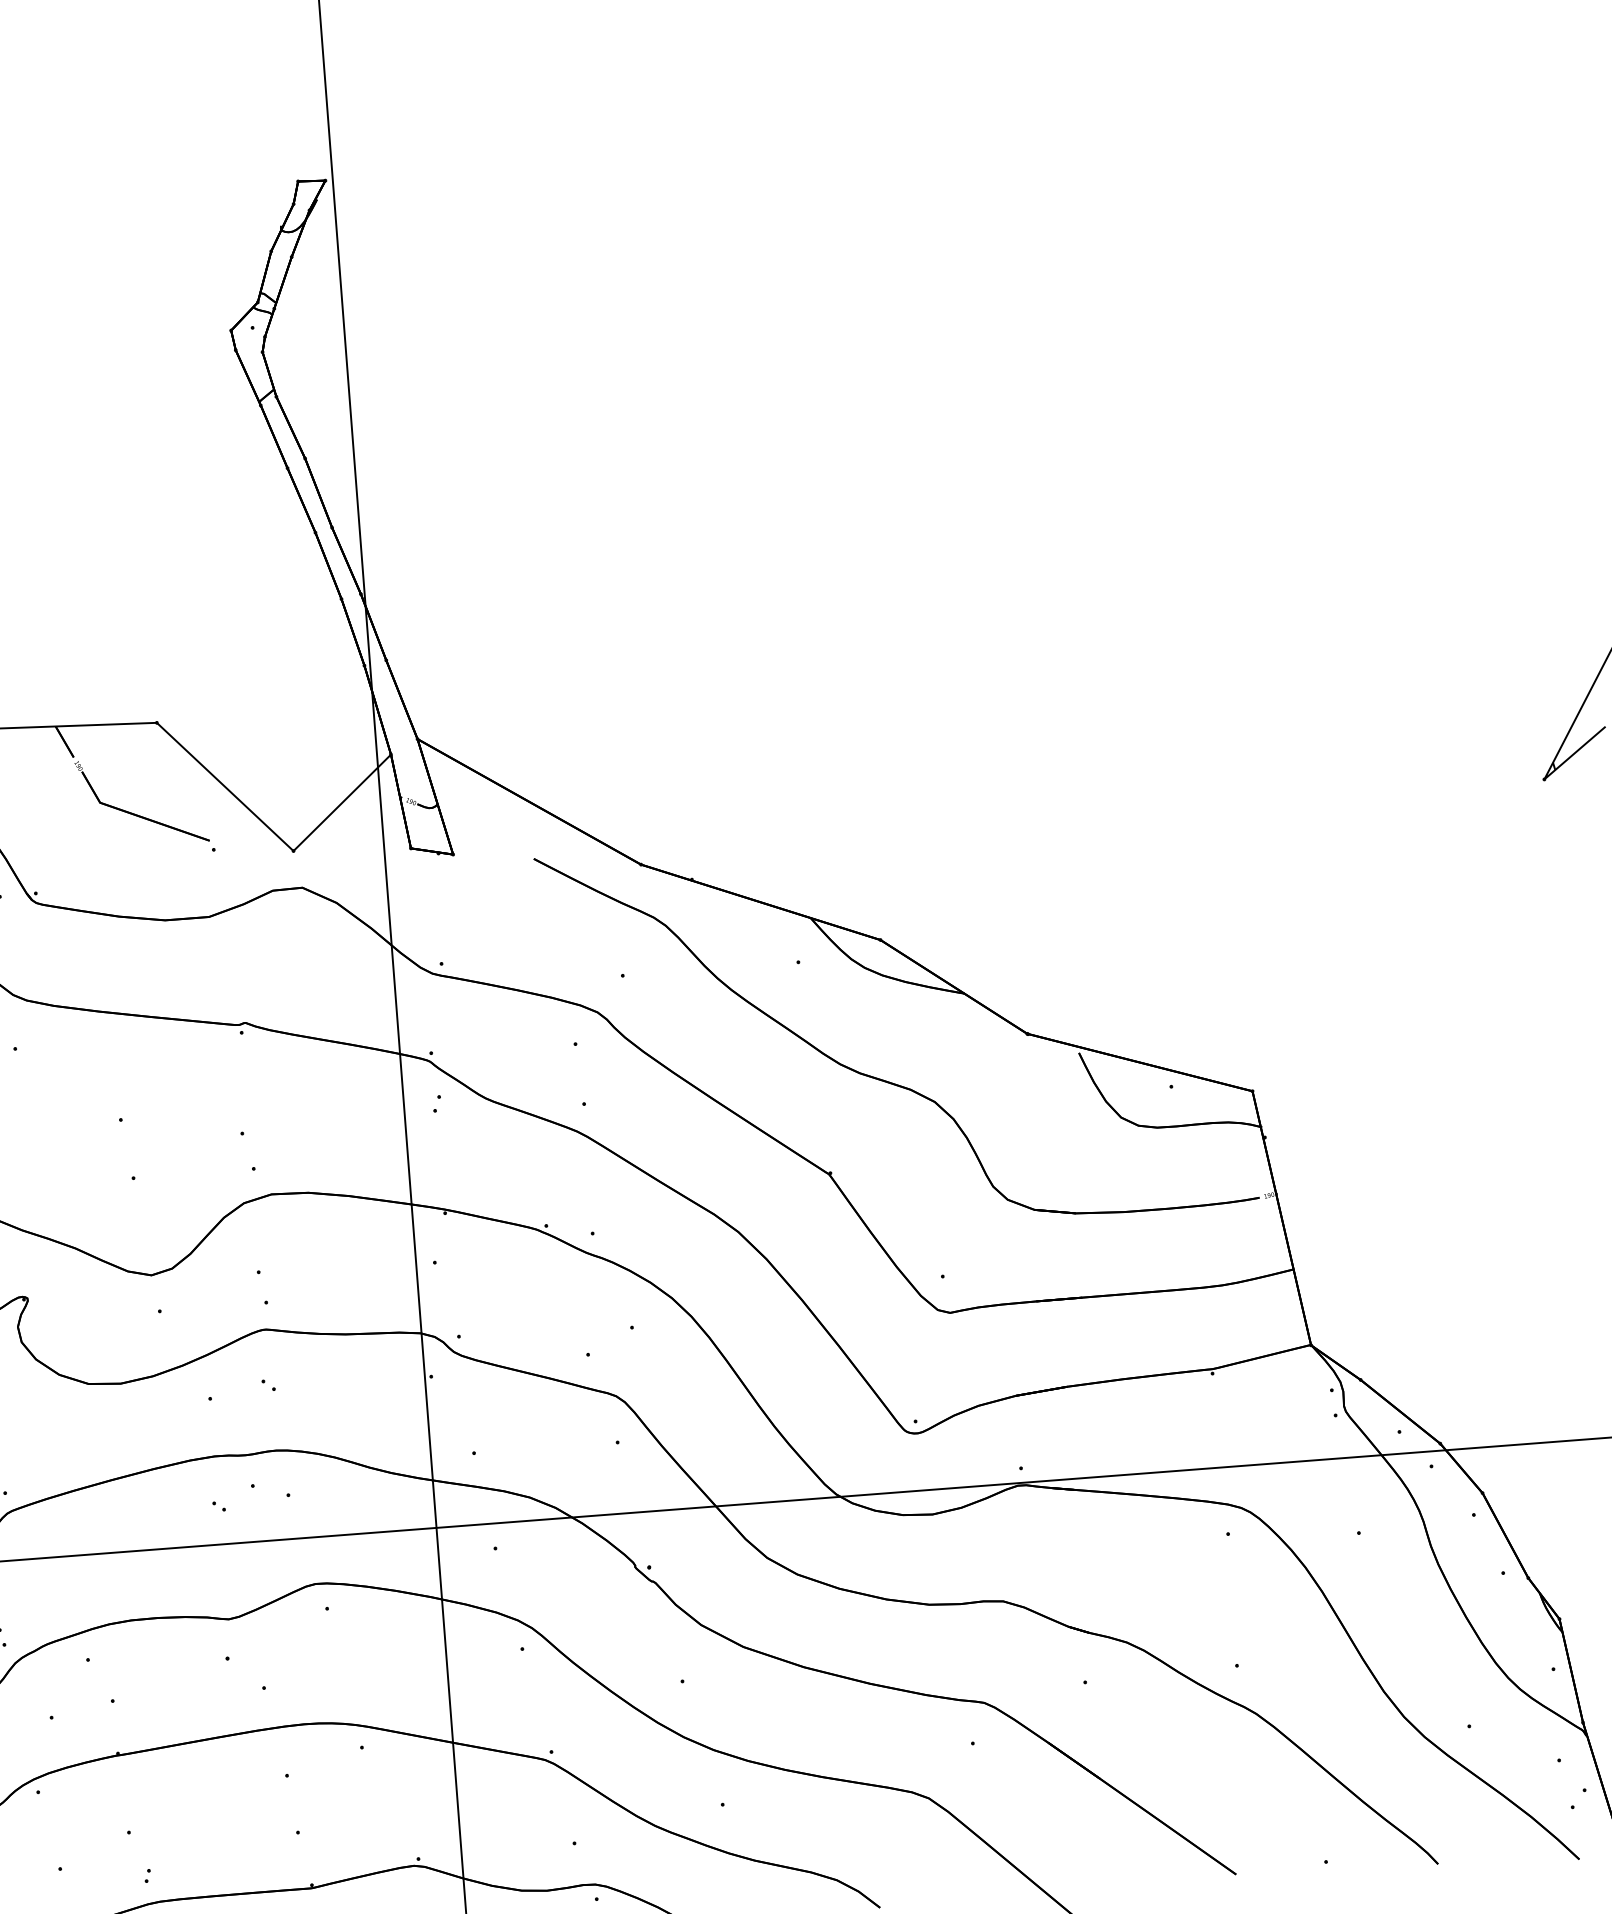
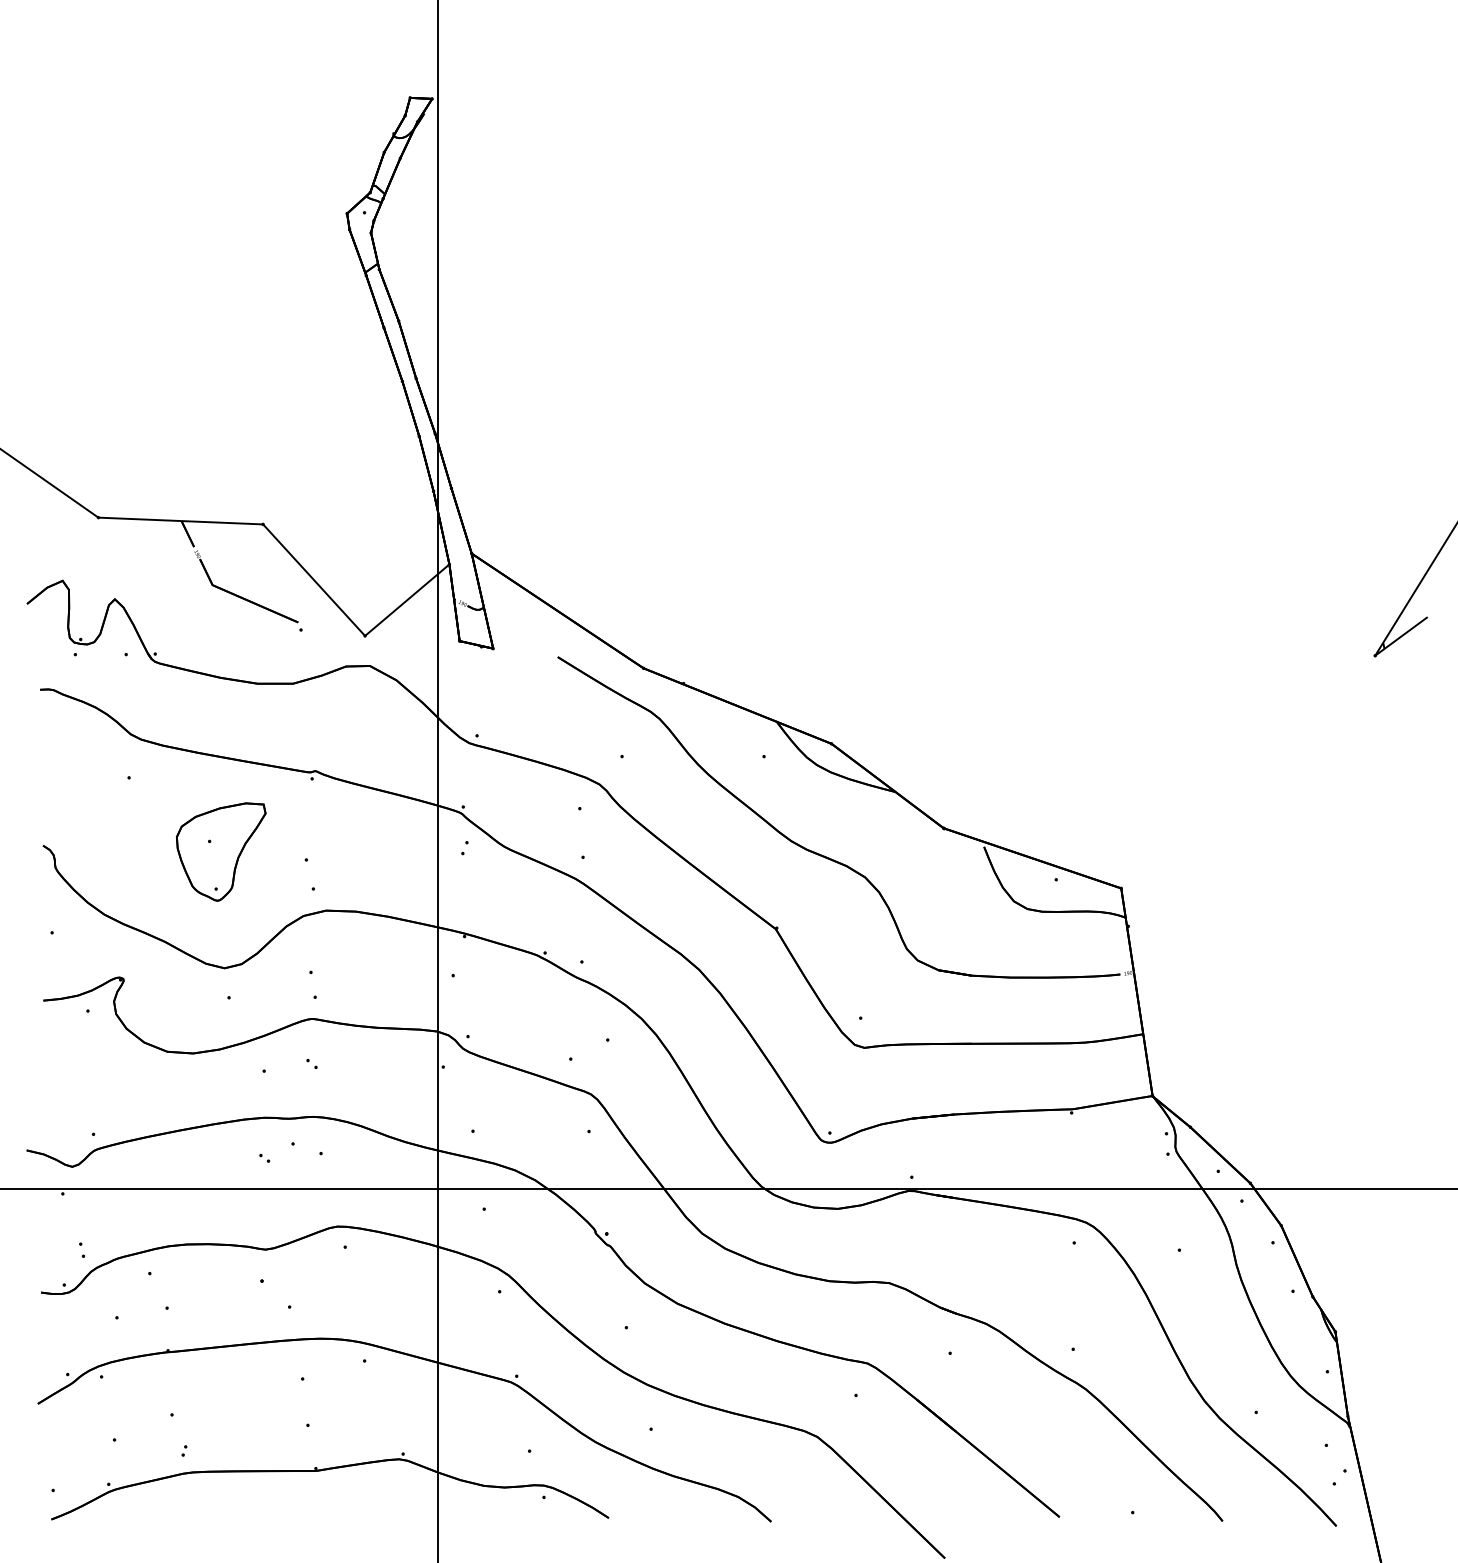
part: (135, 1131) -> (220, 851), added

